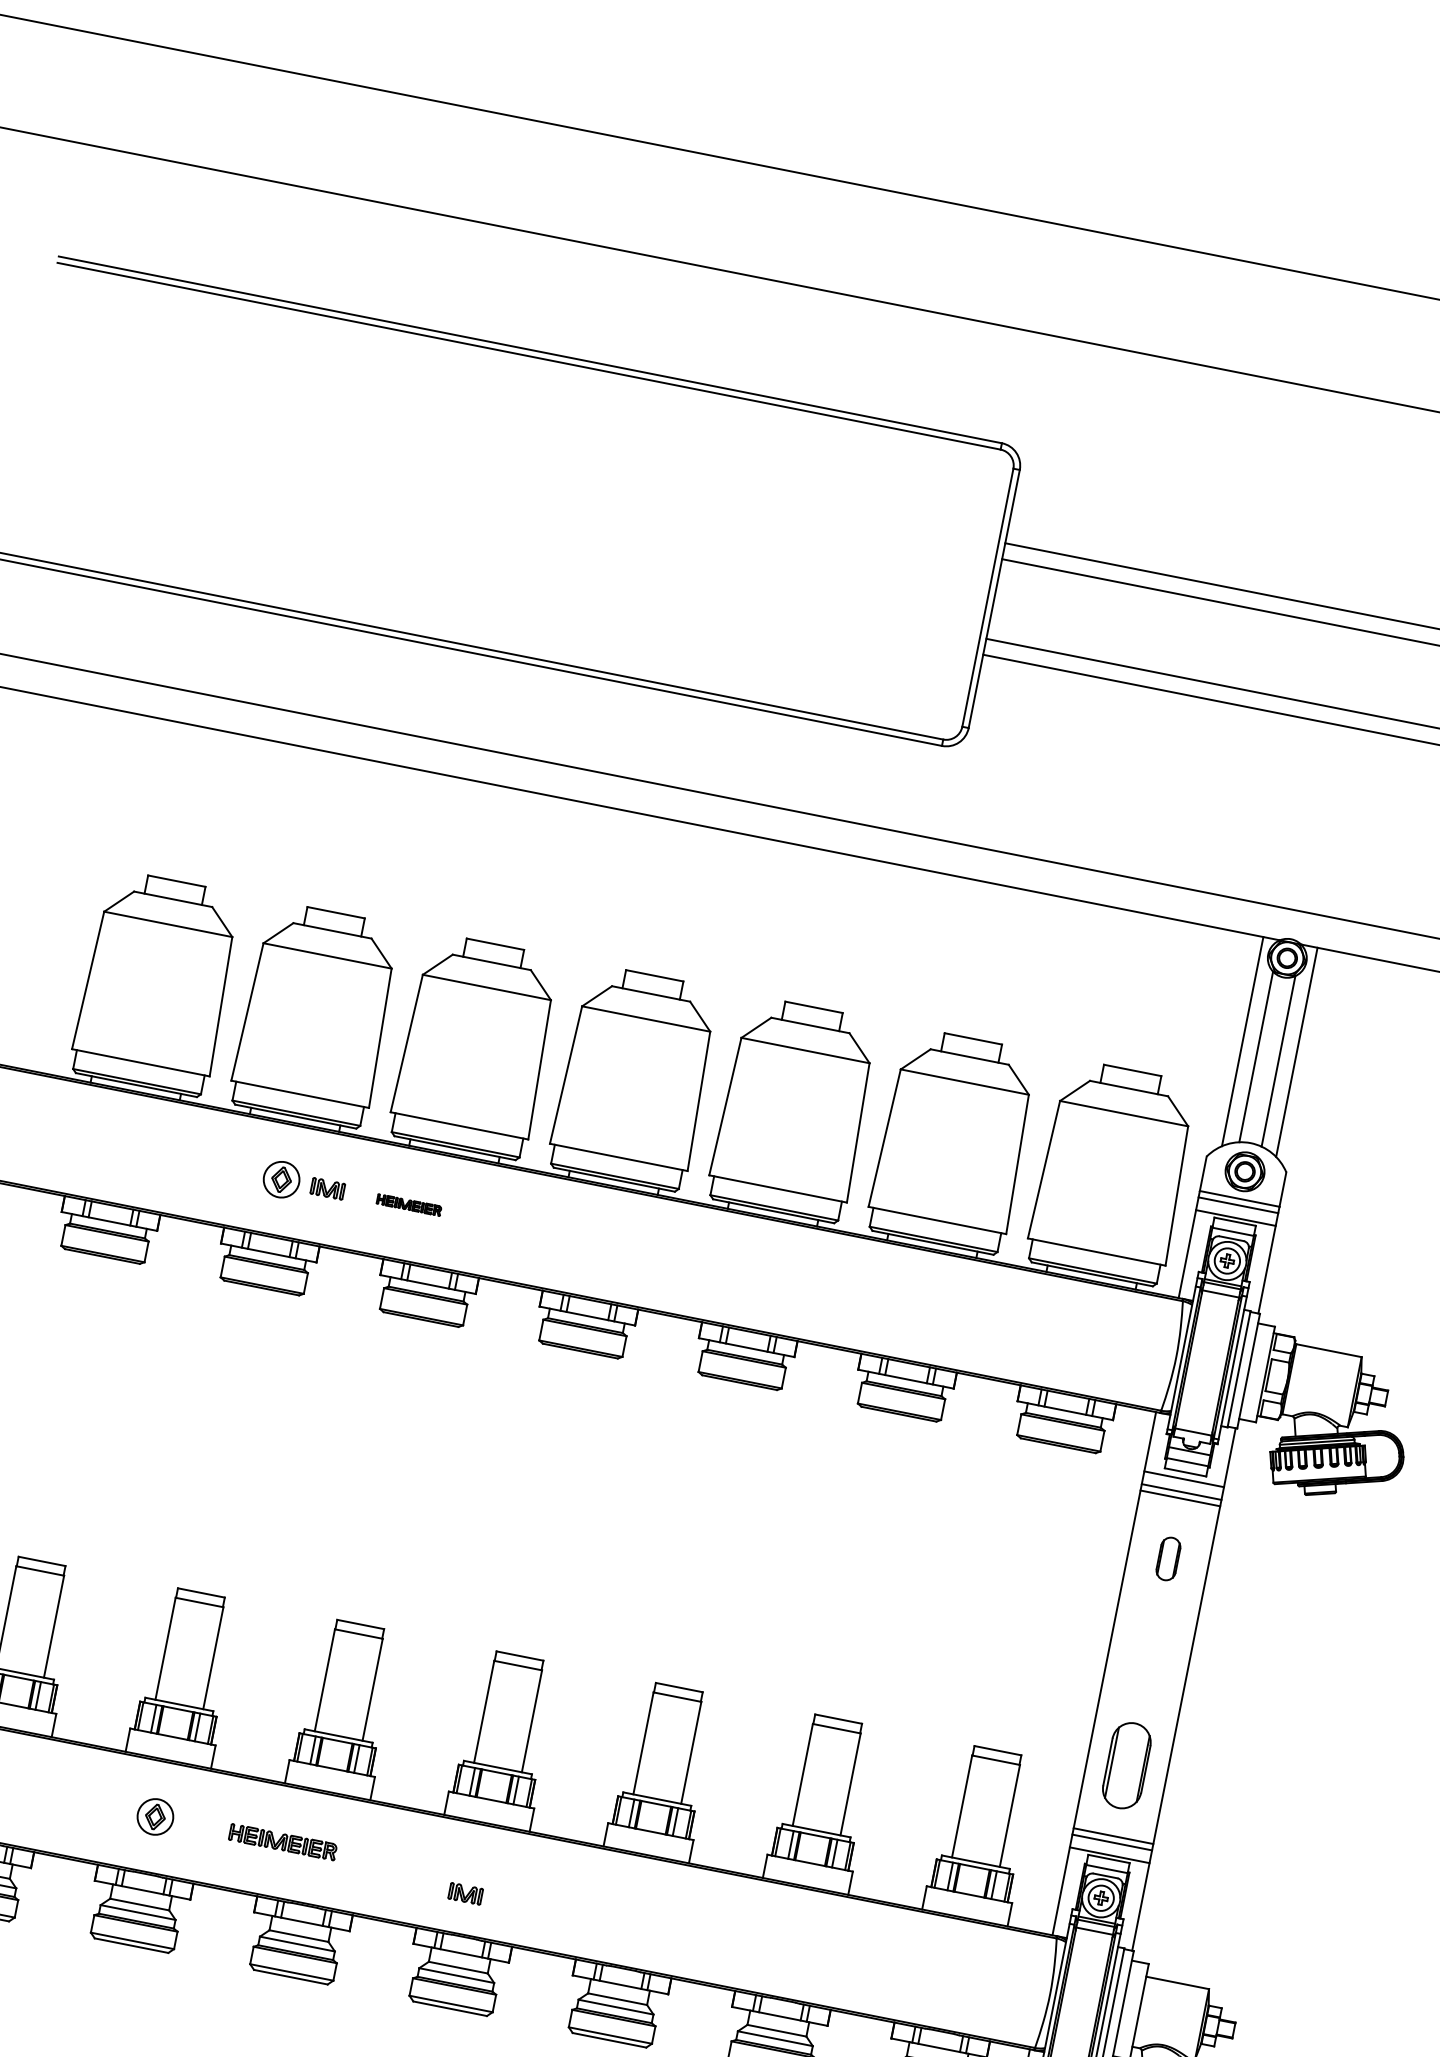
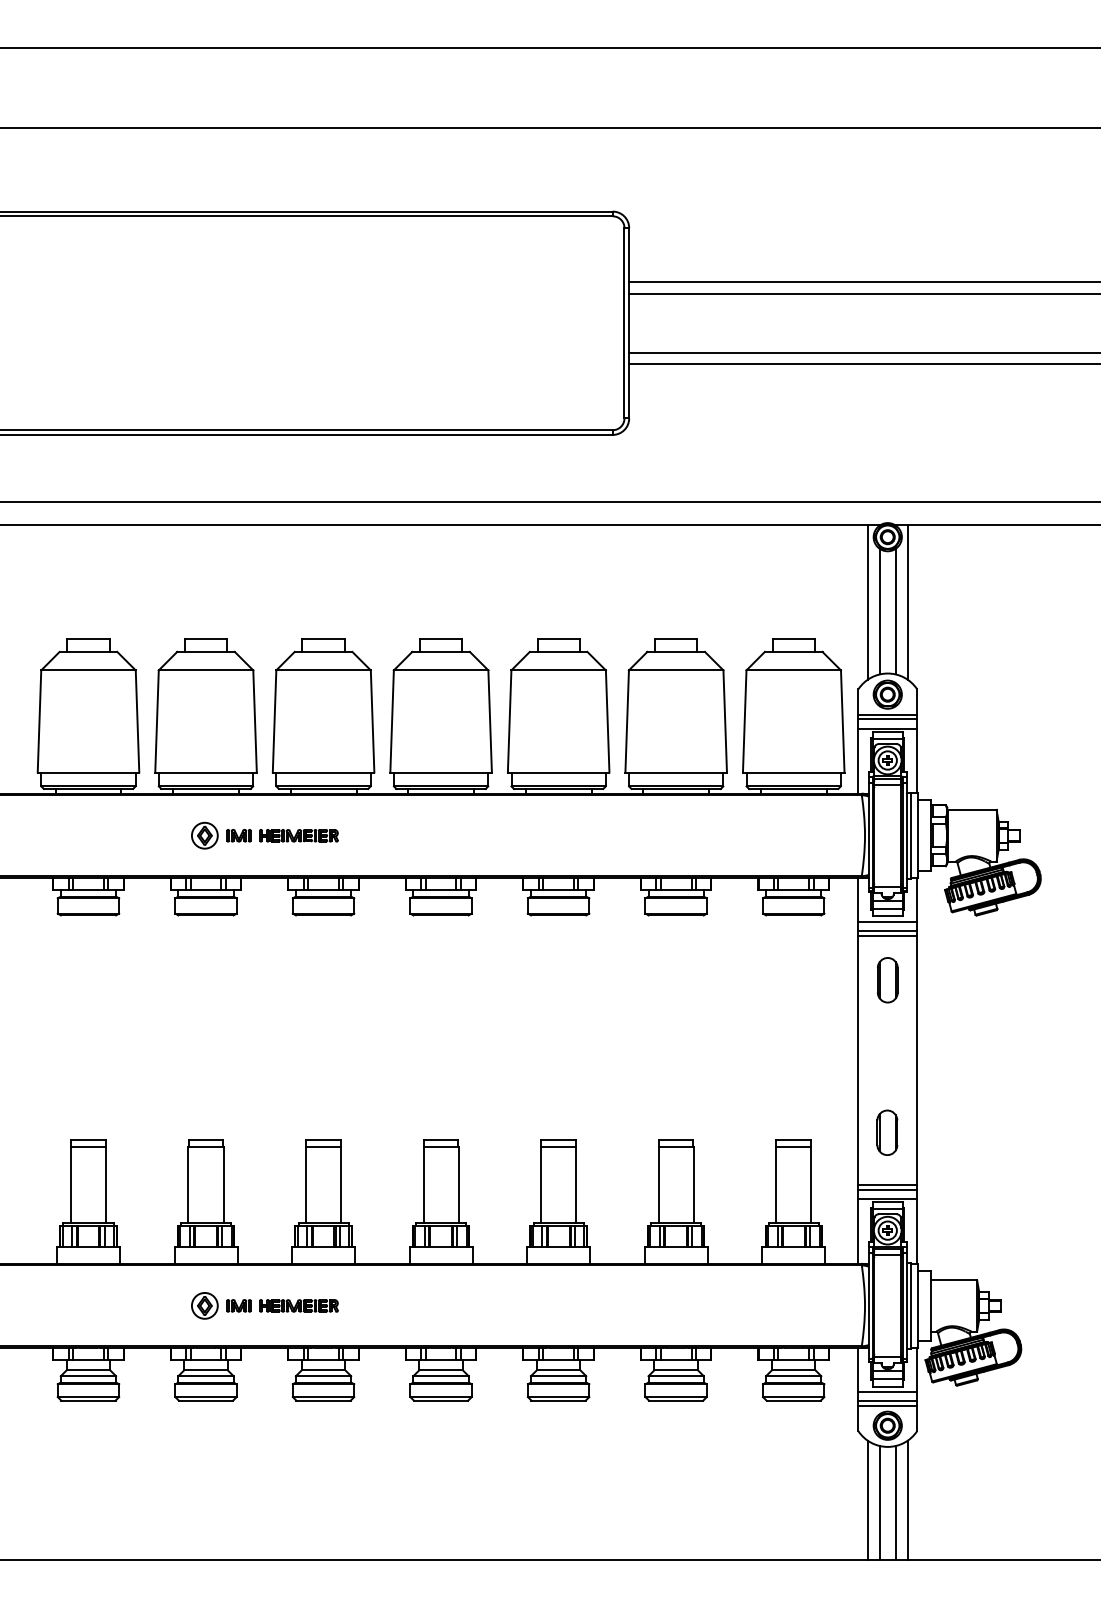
part: (408, 1204) -> (298, 835), size x1.67
part: (1167, 1559) -> (887, 980), size x1.43
part: (1127, 1765) -> (887, 1132), size x0.71
part: (465, 1893) -> (238, 1305), moved

